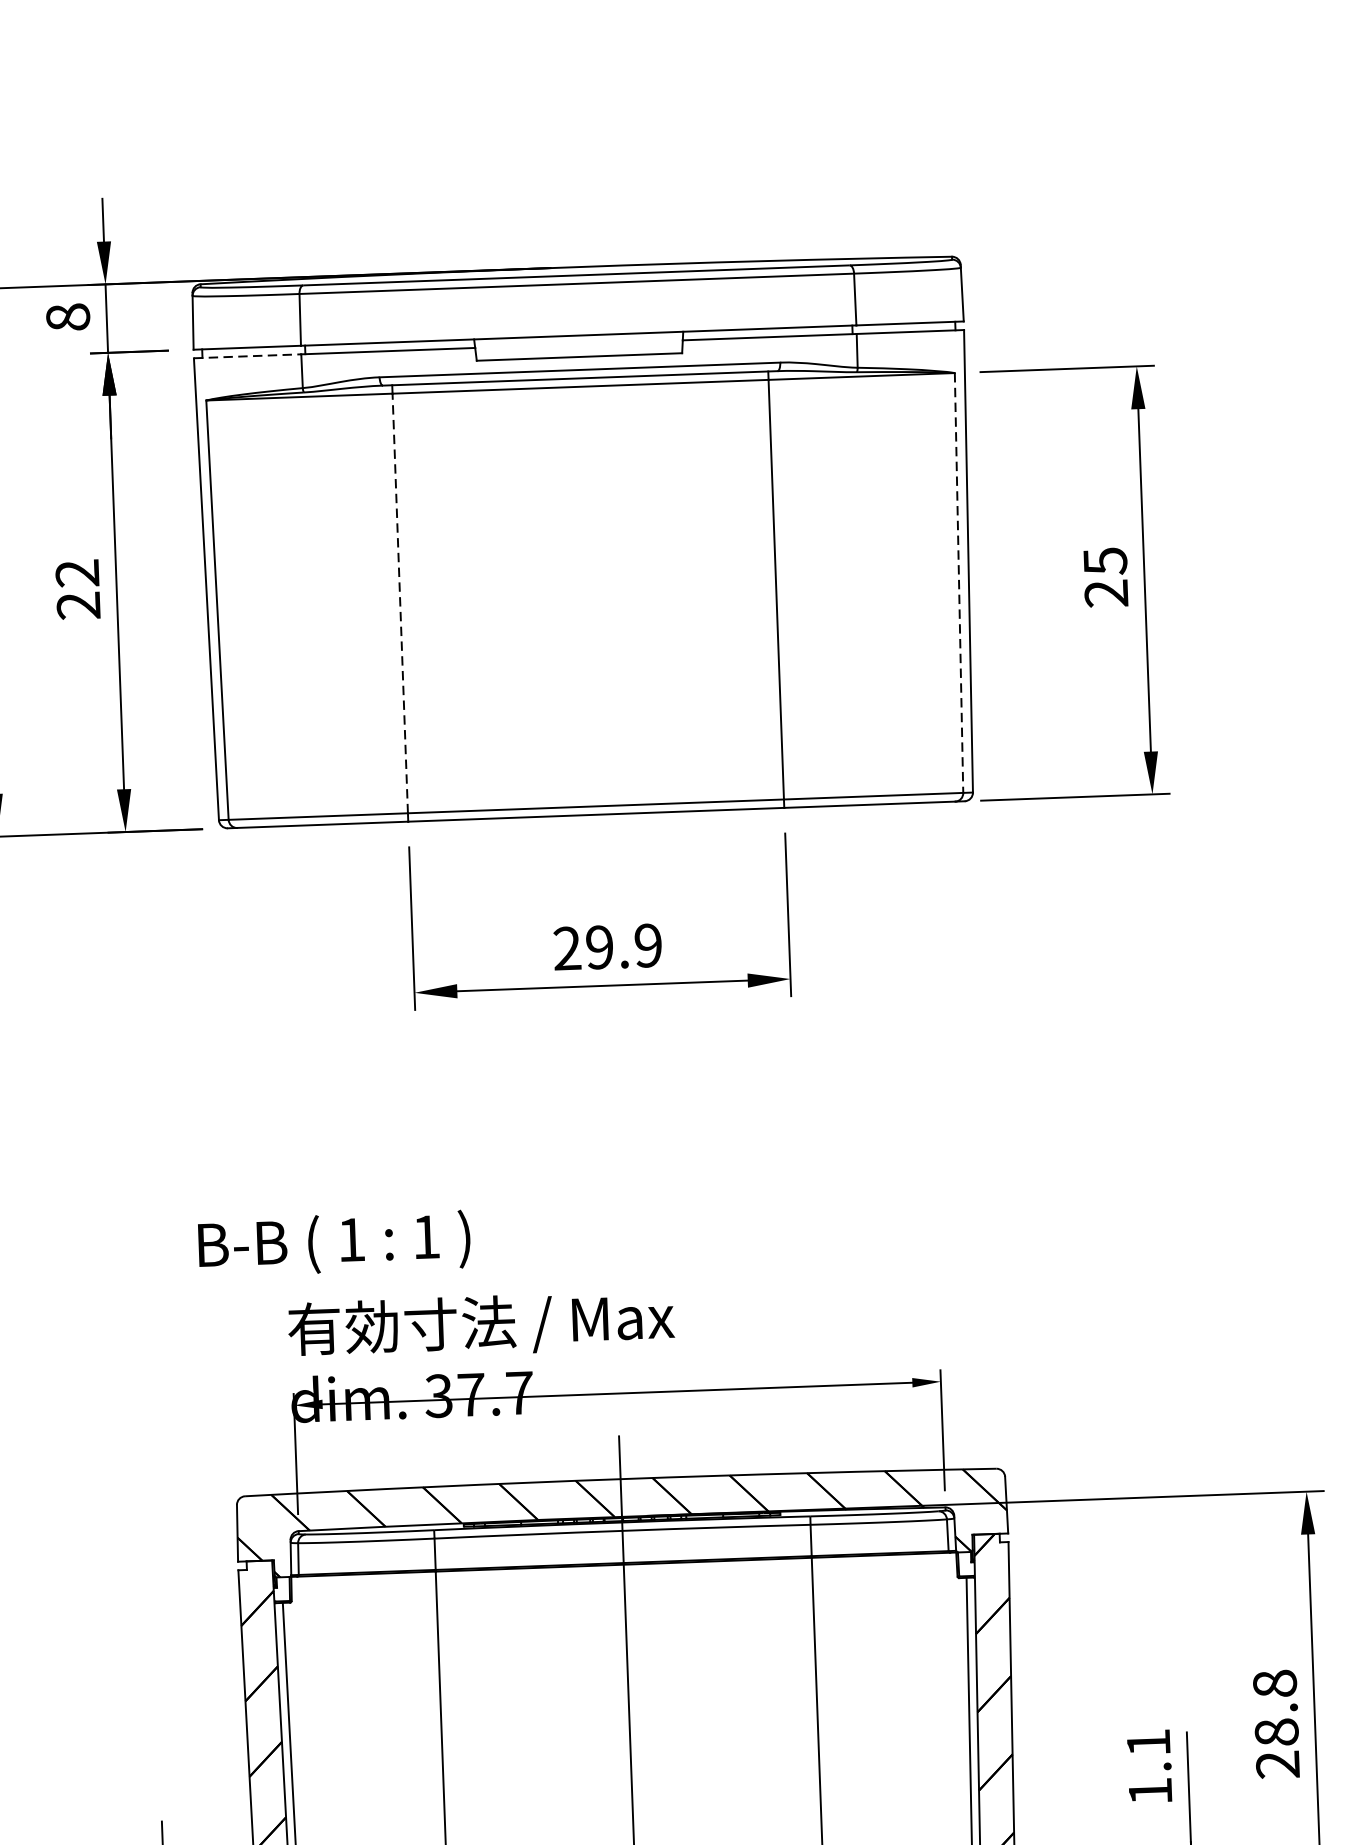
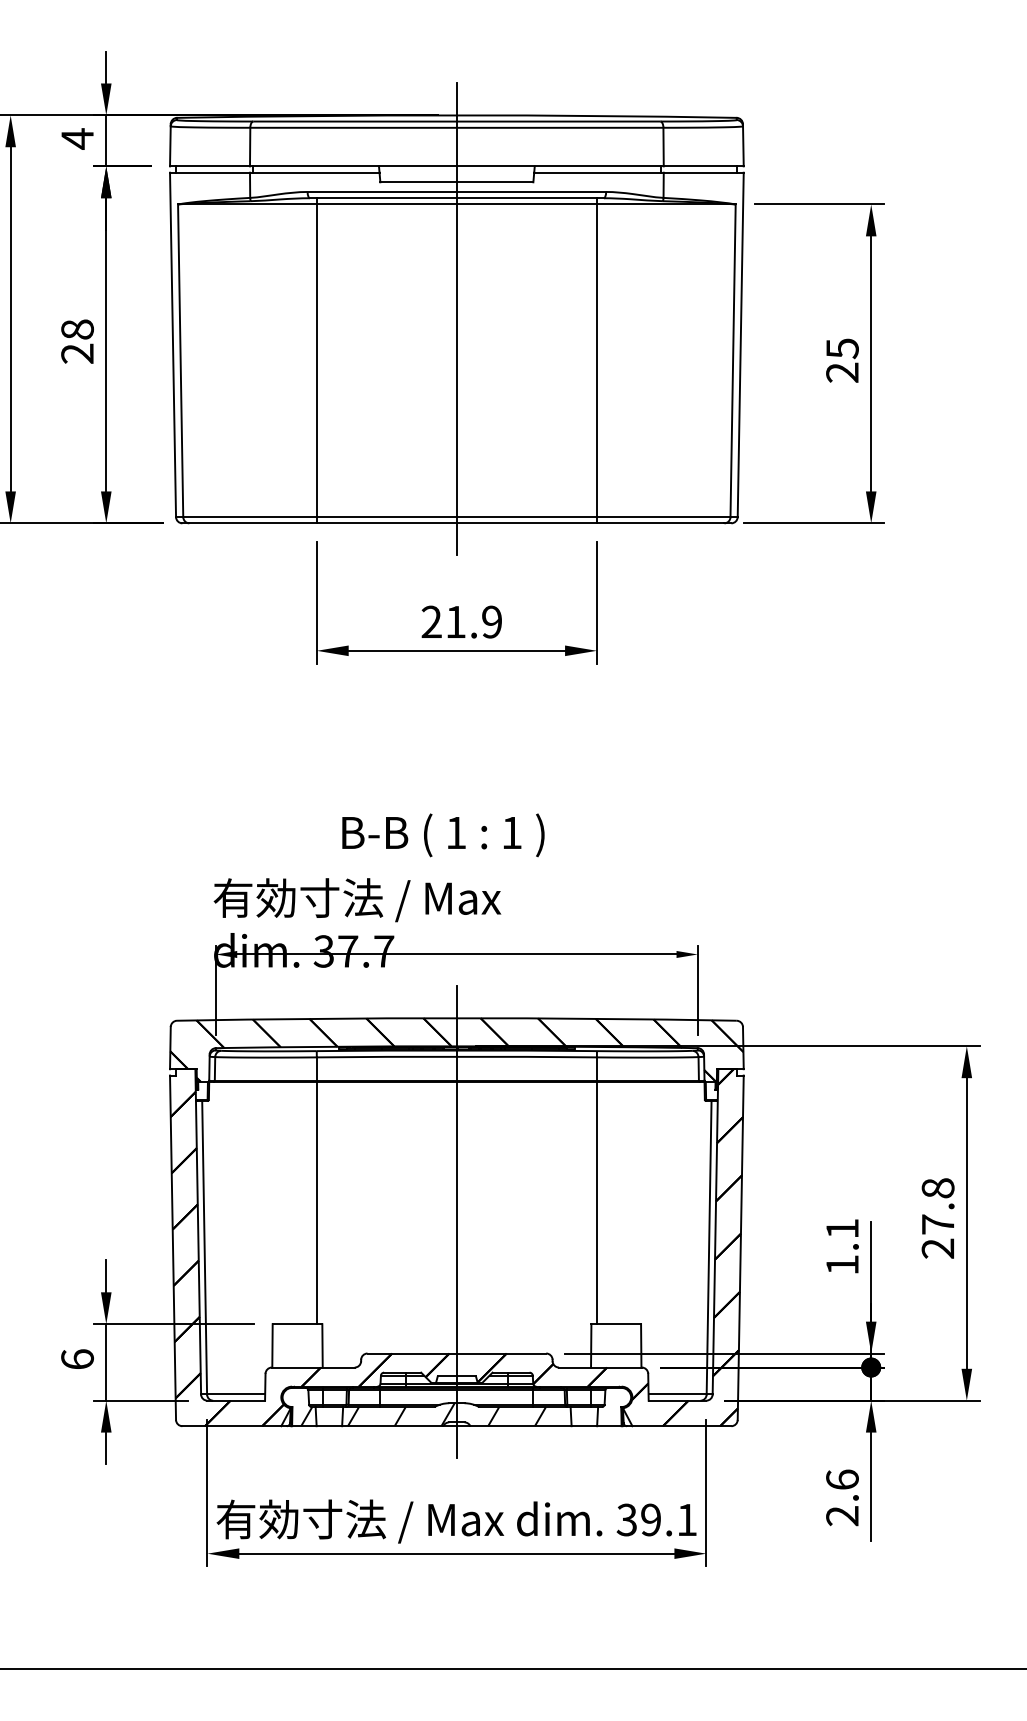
text: (68, 316) -> (77, 138), 8 -> 4
line: (248, 355) -> (210, 172), dashed -> solid
line: (585, 541) -> (456, 319), added
text: (77, 573) -> (77, 329), 22 -> 28
line: (959, 583) -> (733, 361), dashed -> solid
line: (399, 603) -> (316, 360), dashed -> solid
text: (599, 946) -> (455, 621), 29.9 -> 21.9
text: (334, 1244) -> (443, 835), moved
text: (1275, 1732) -> (937, 1224), 28.8 -> 27.8

